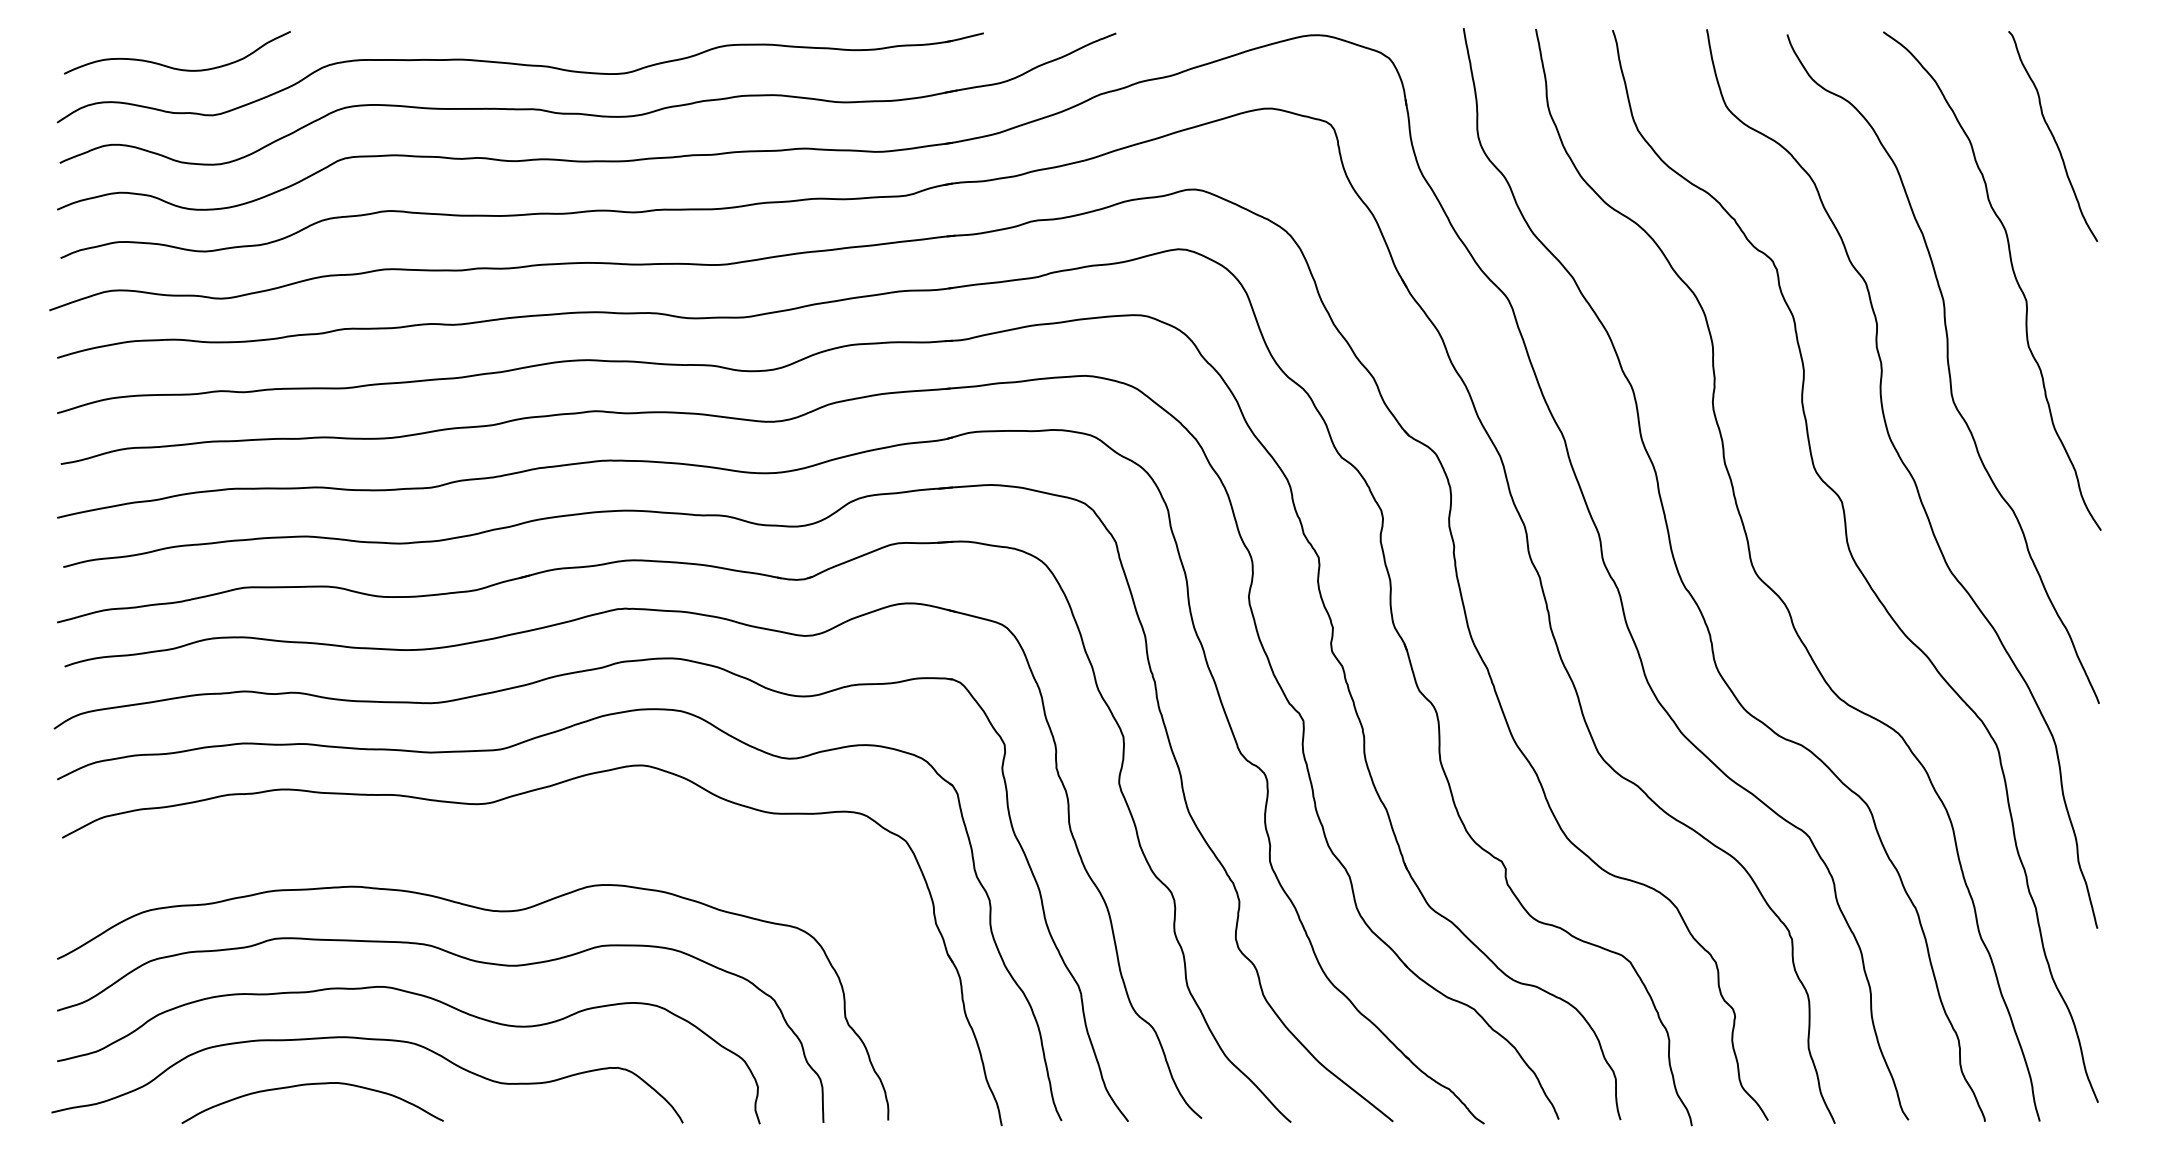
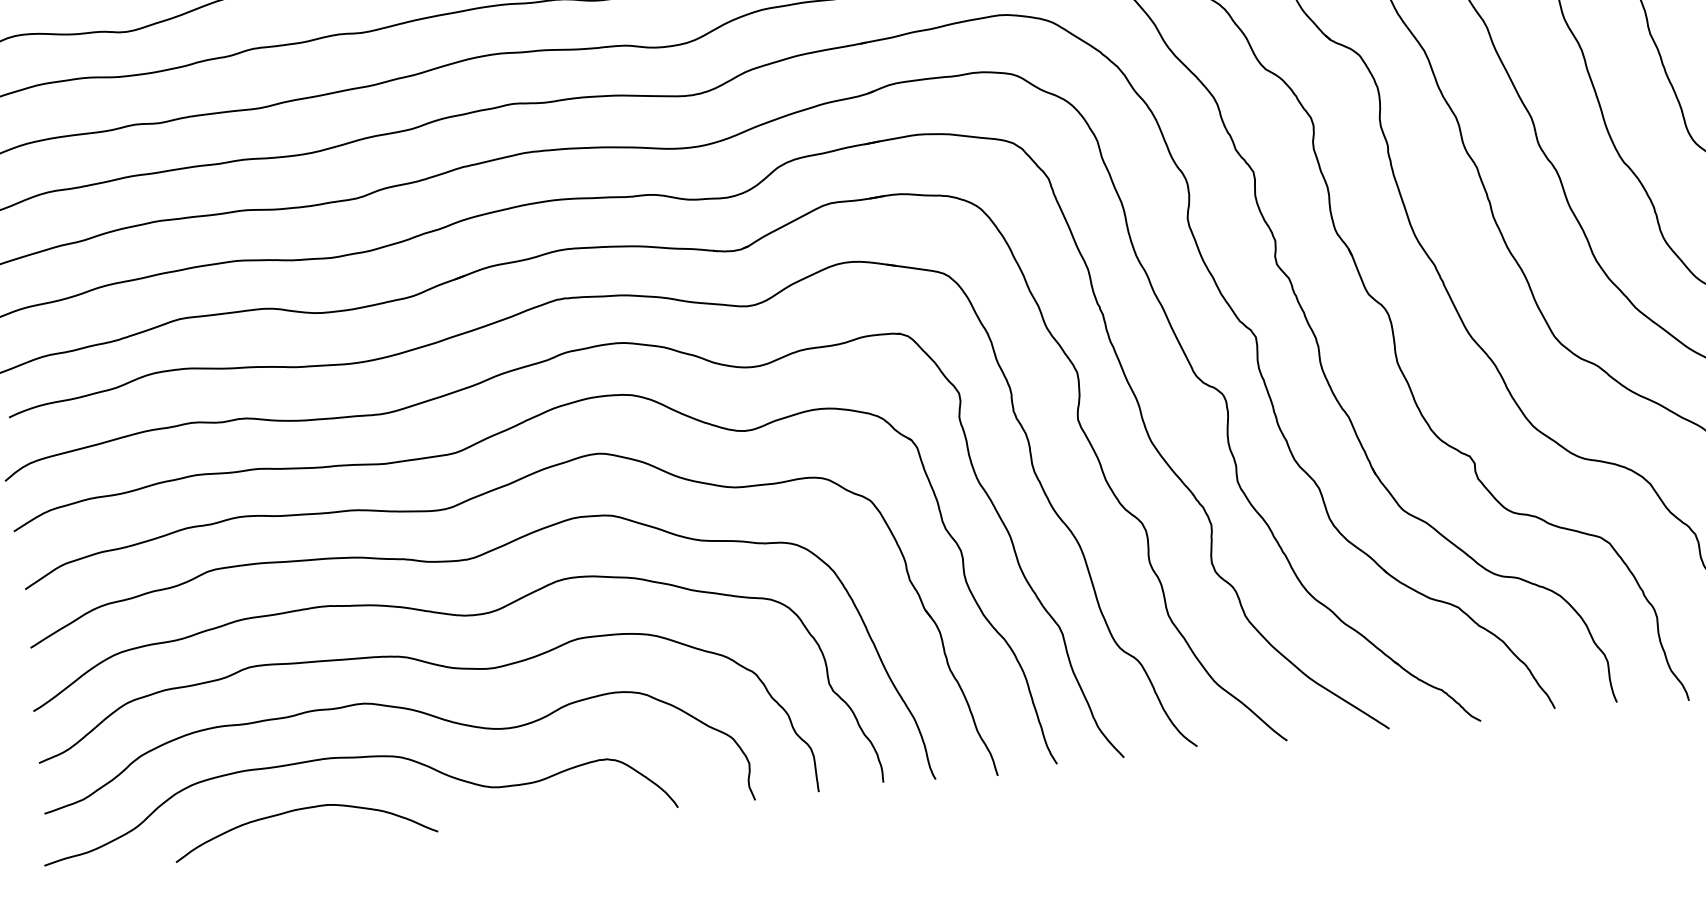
curve: (500, 856) -> (466, 560), added

